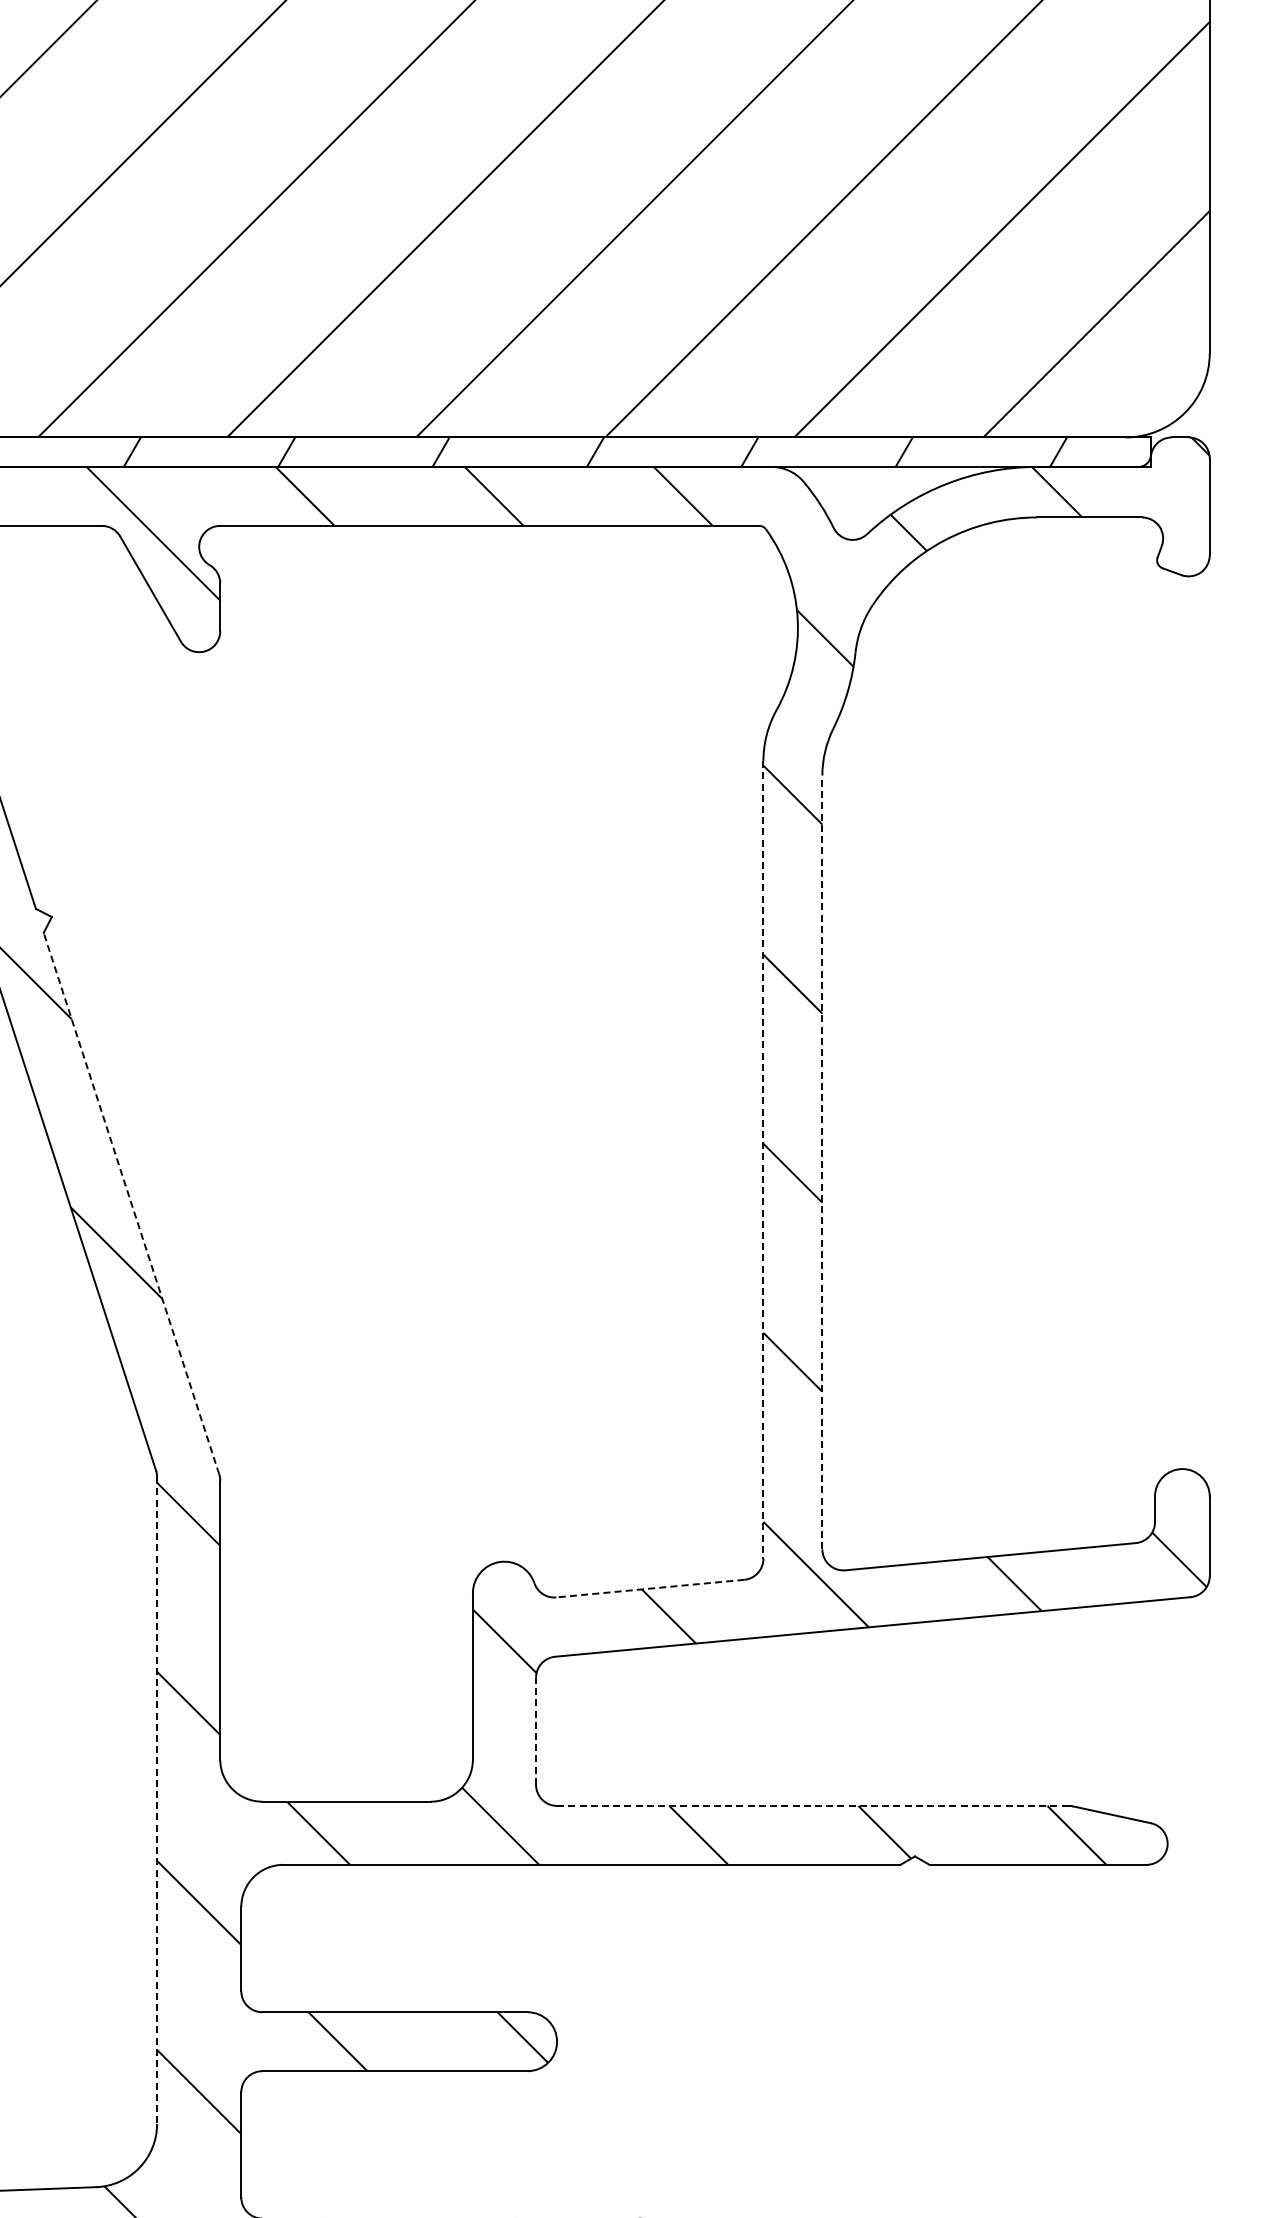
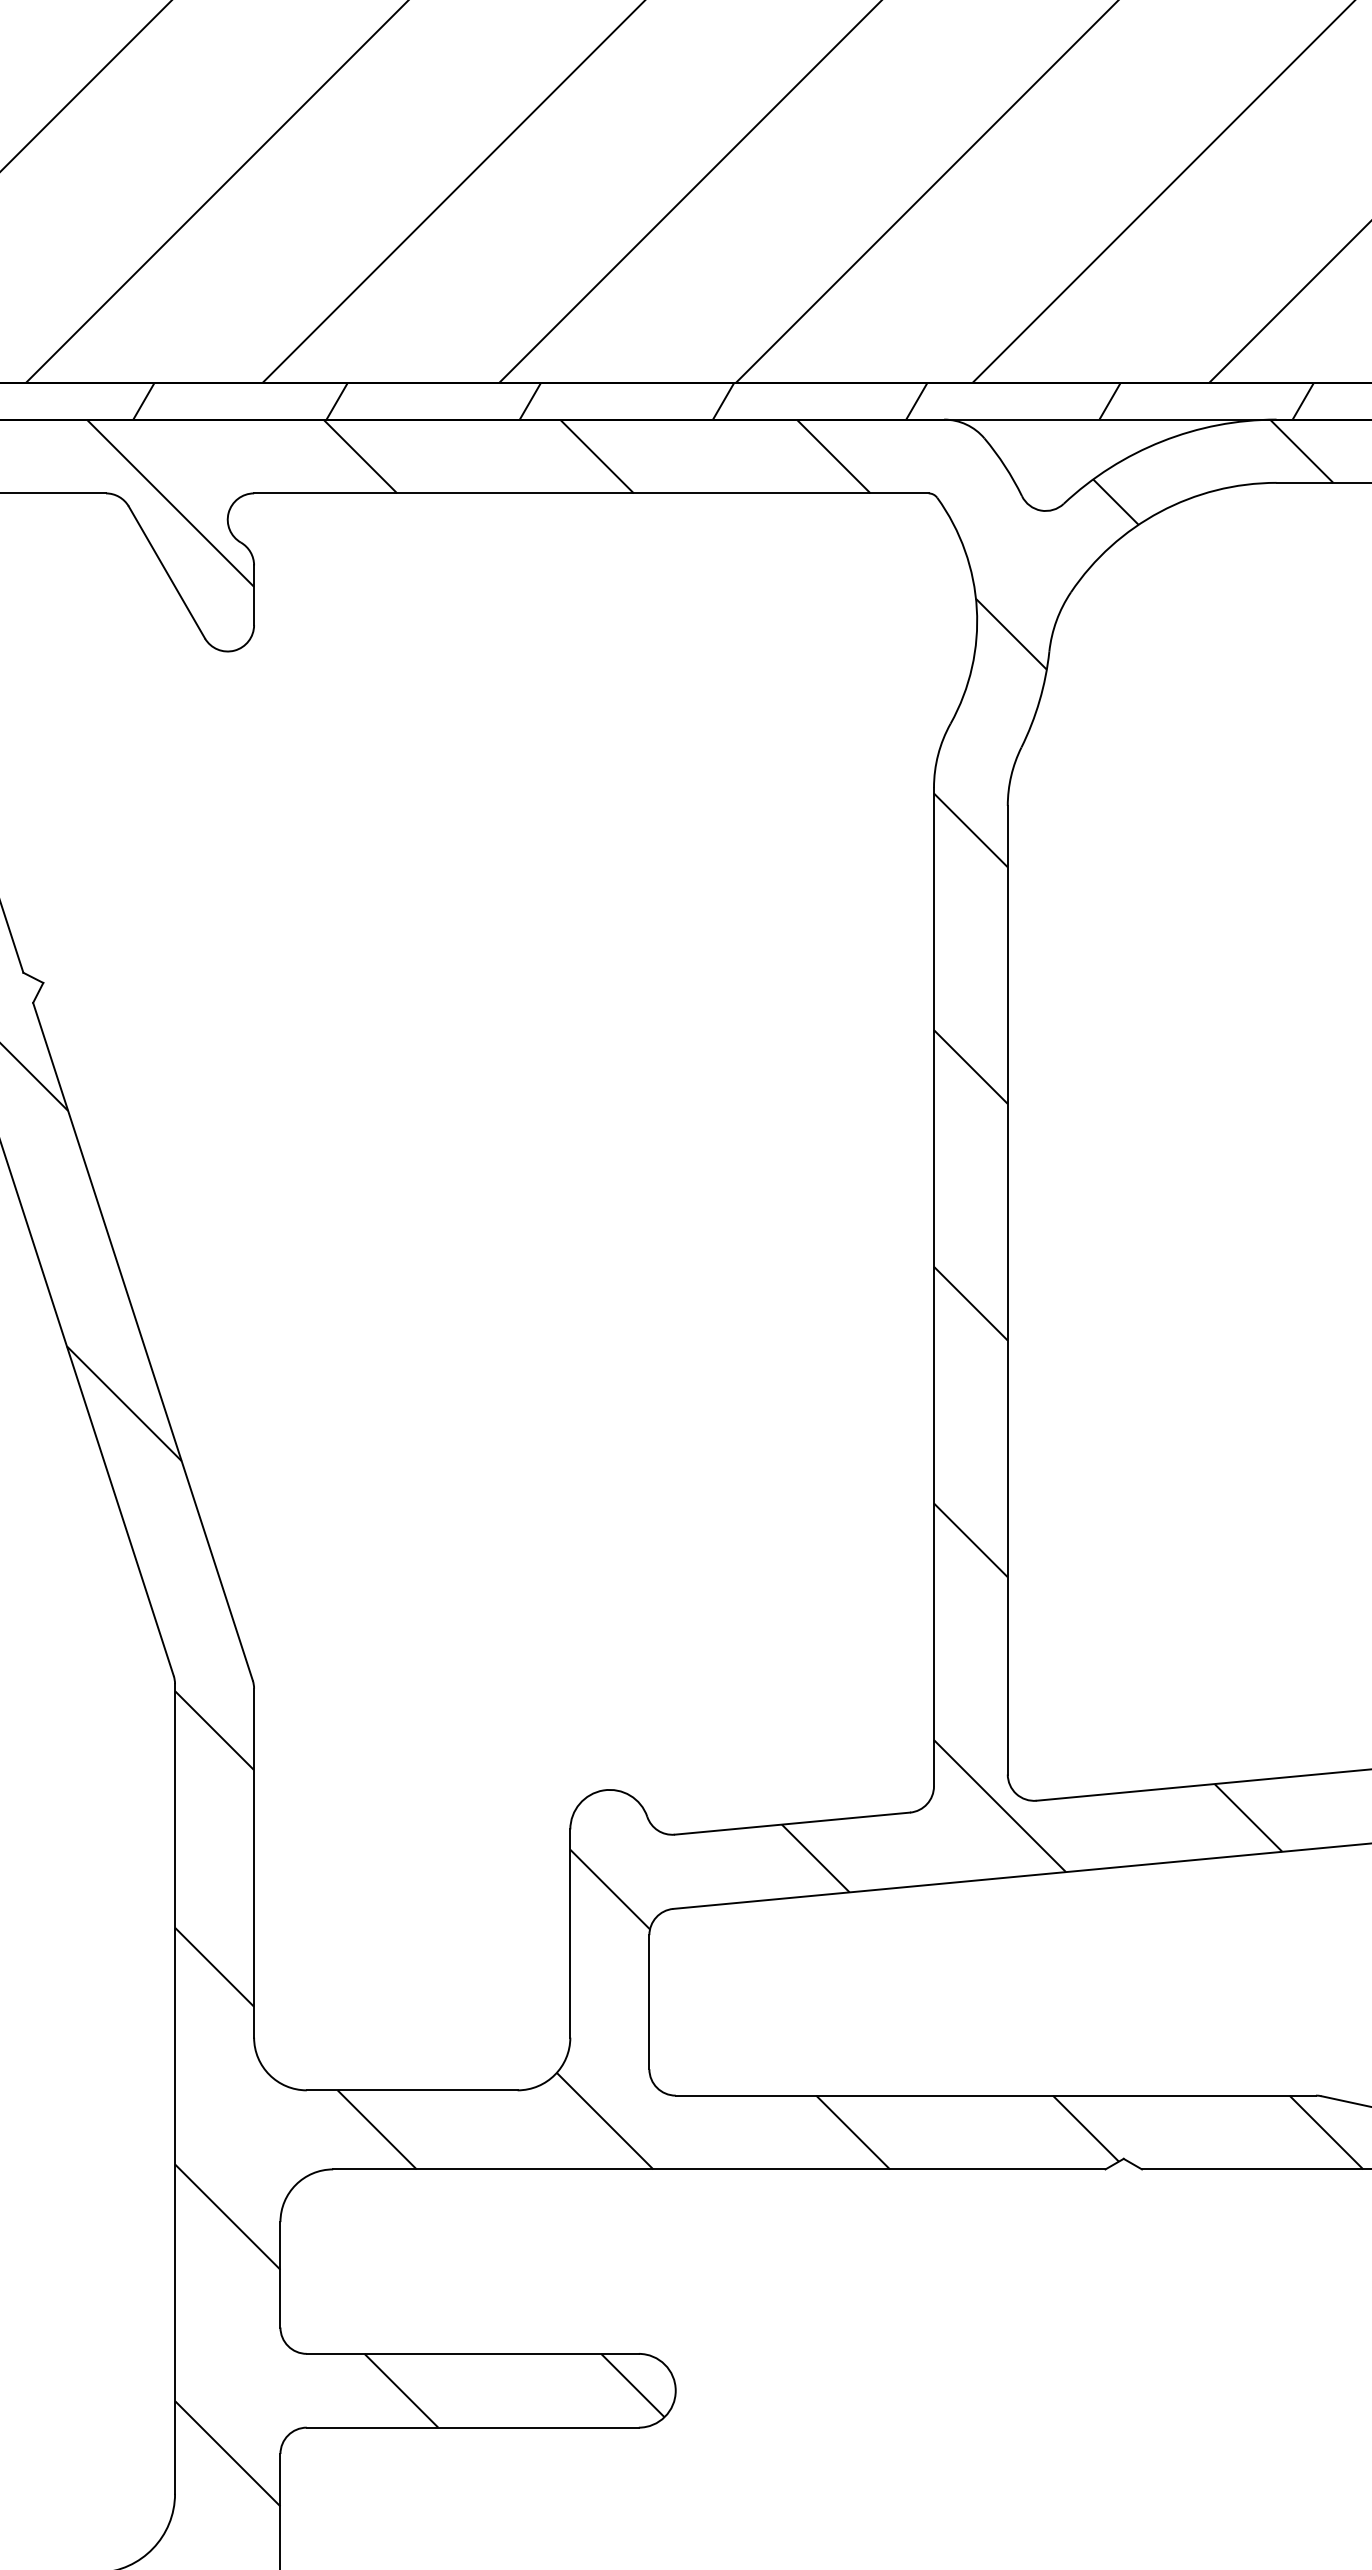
line: (763, 1159) -> (934, 1286), dashed -> solid
line: (822, 1162) -> (1007, 1290), dashed -> solid
line: (131, 1203) -> (143, 1341), dashed -> solid
line: (649, 1588) -> (791, 1823), dashed -> solid
line: (536, 1731) -> (649, 2002), dashed -> solid
line: (157, 1801) -> (175, 2090), dashed -> solid
line: (812, 1805) -> (995, 2095), dashed -> solid

